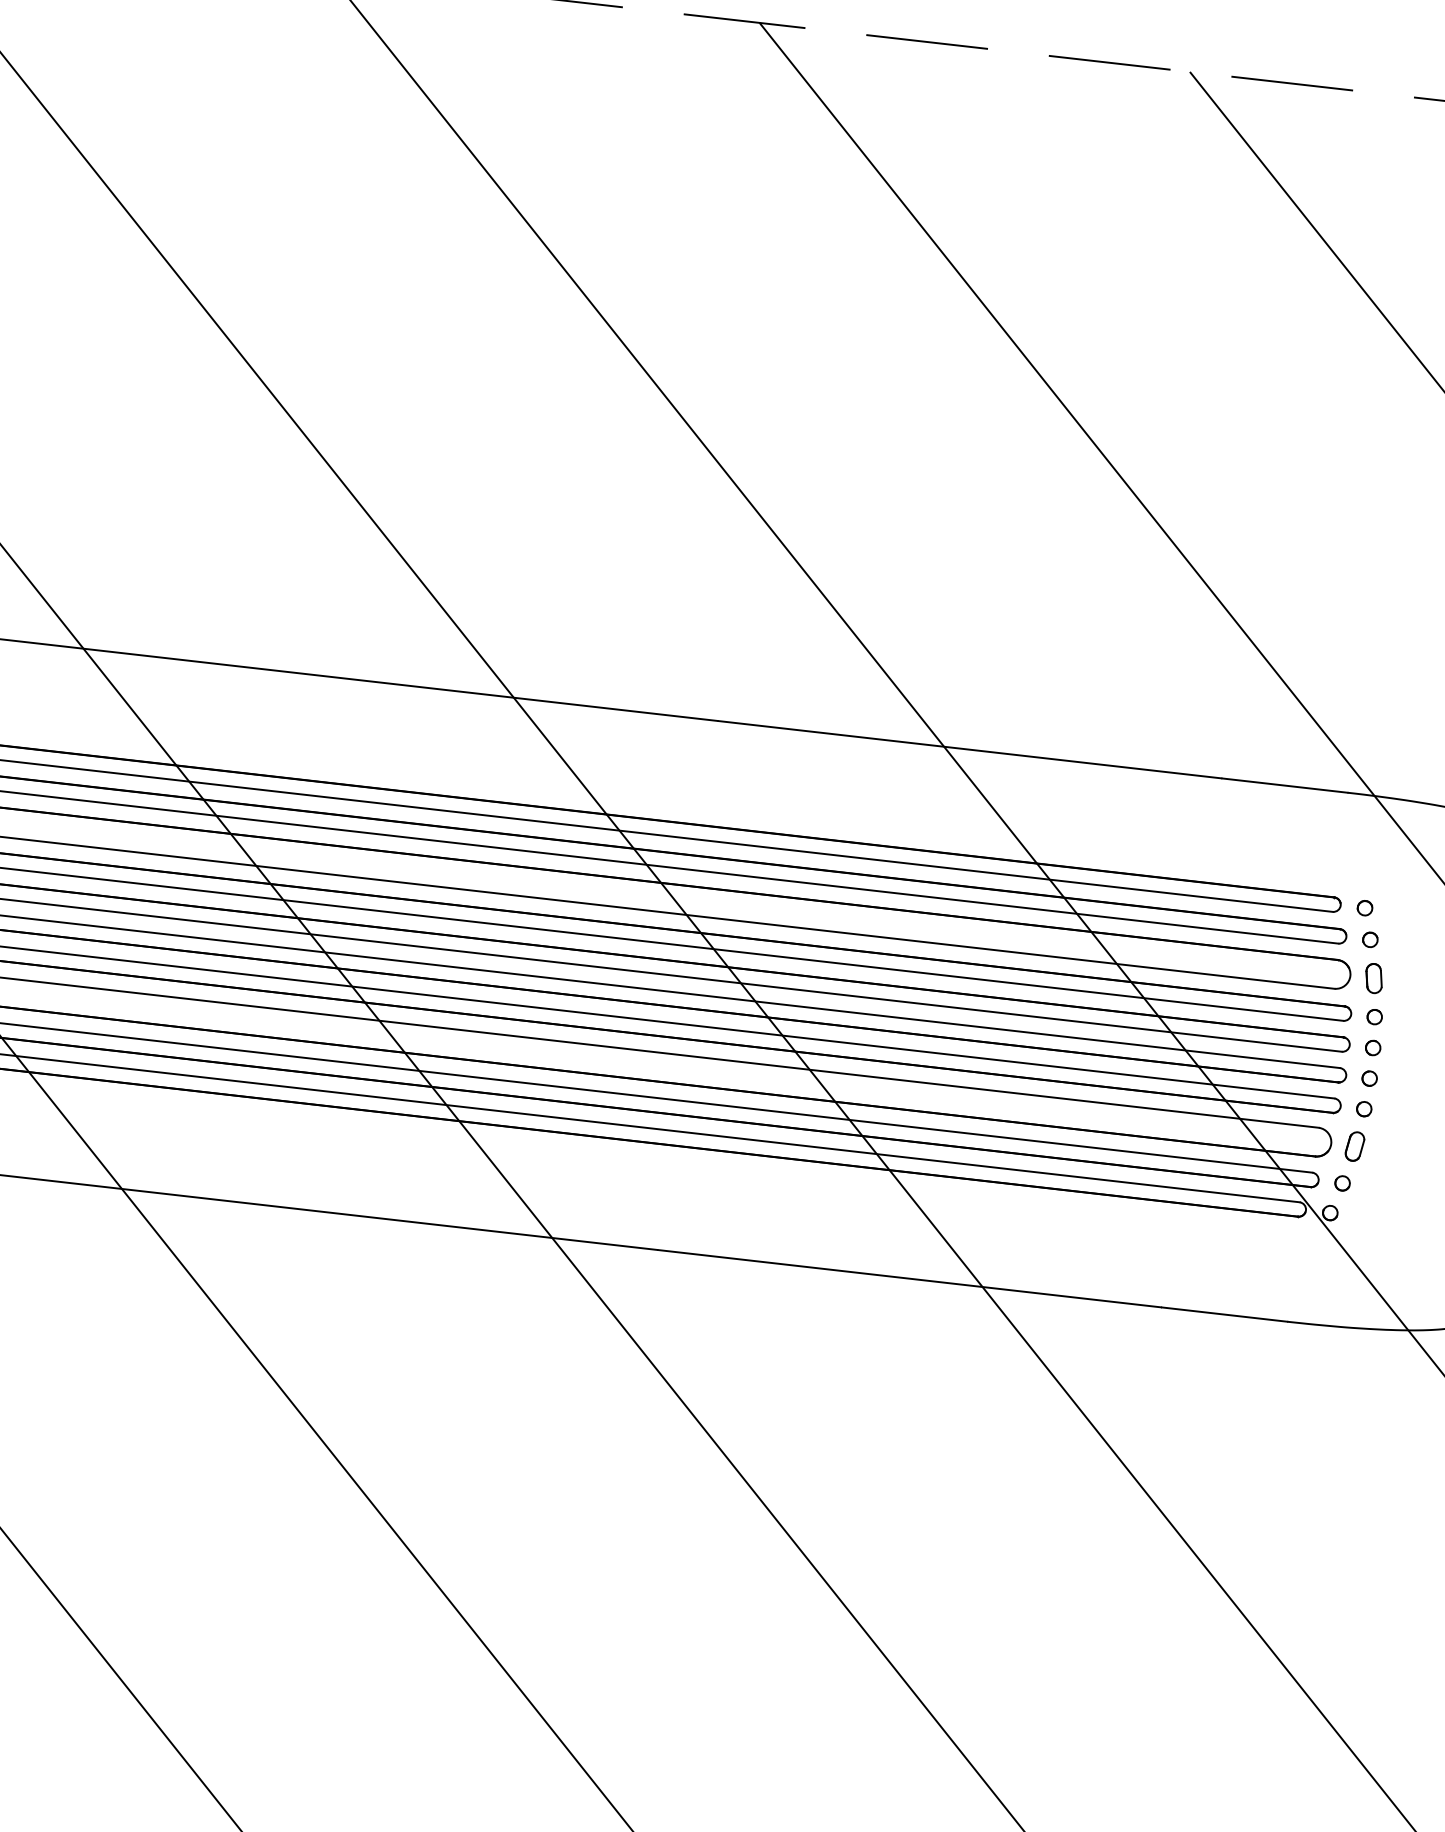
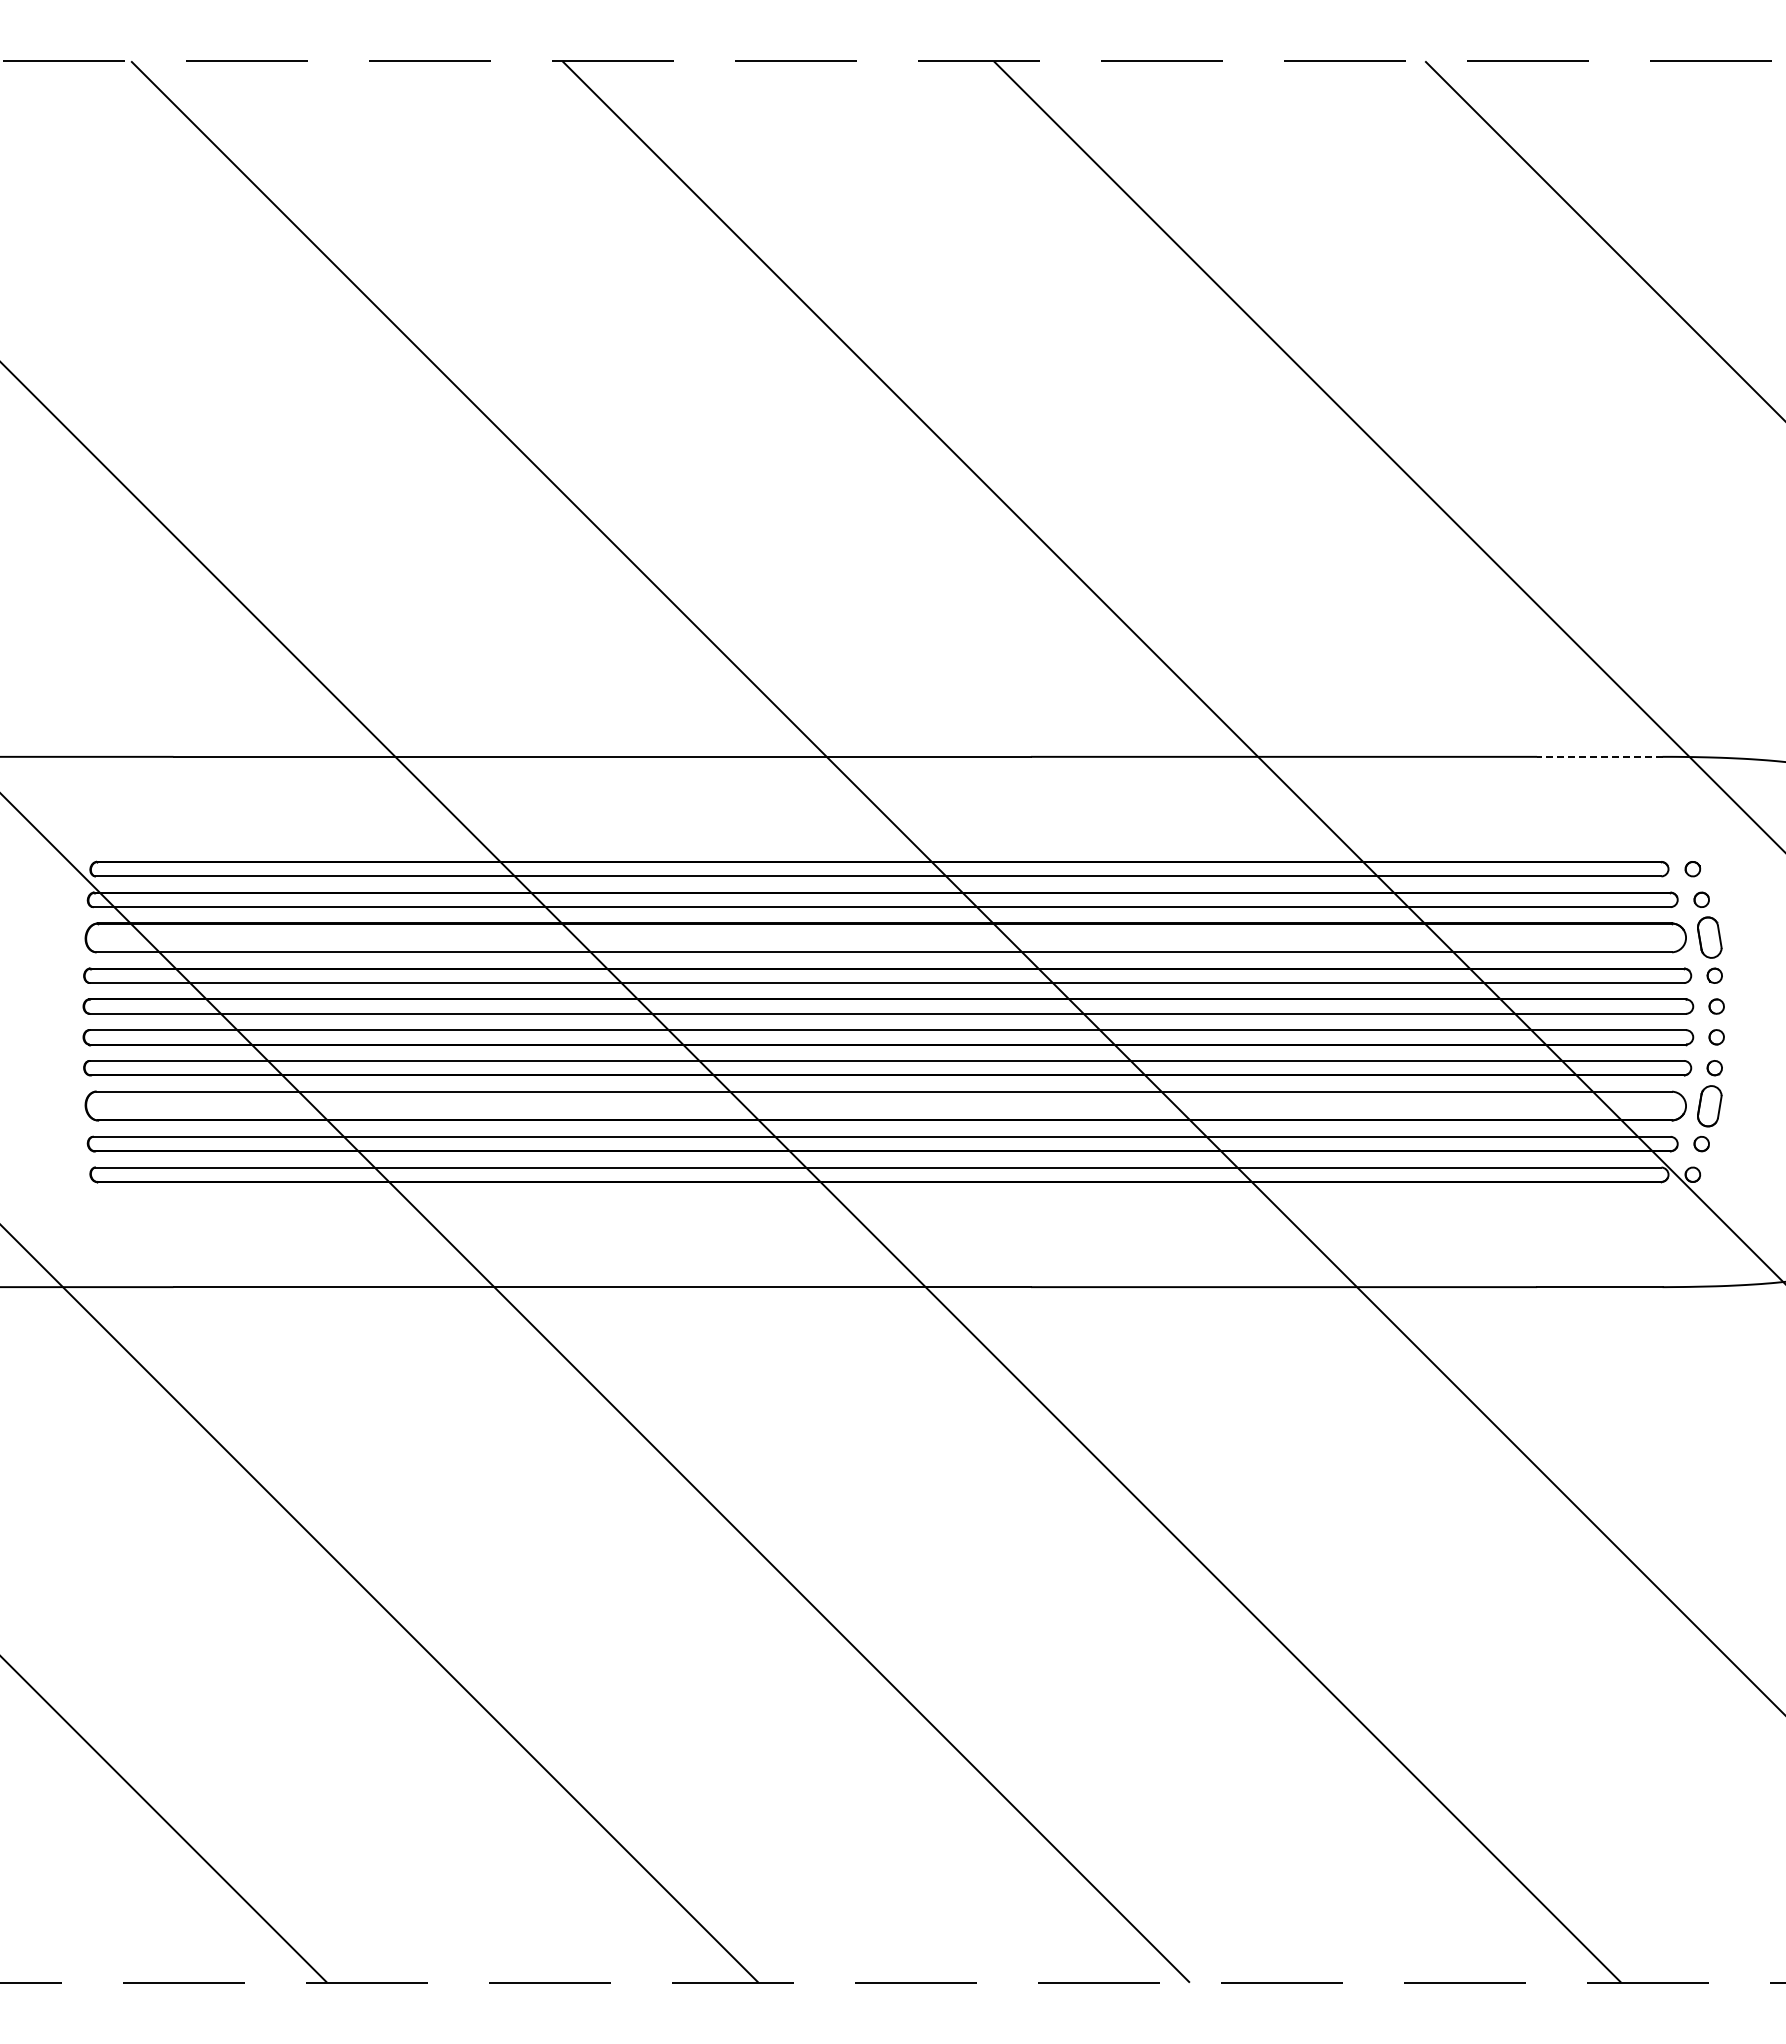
line: (1284, 785) -> (1599, 756), solid -> dashed
part: (1373, 978) -> (1709, 937), size x1.4
part: (1354, 1145) -> (1709, 1105), size x1.4

